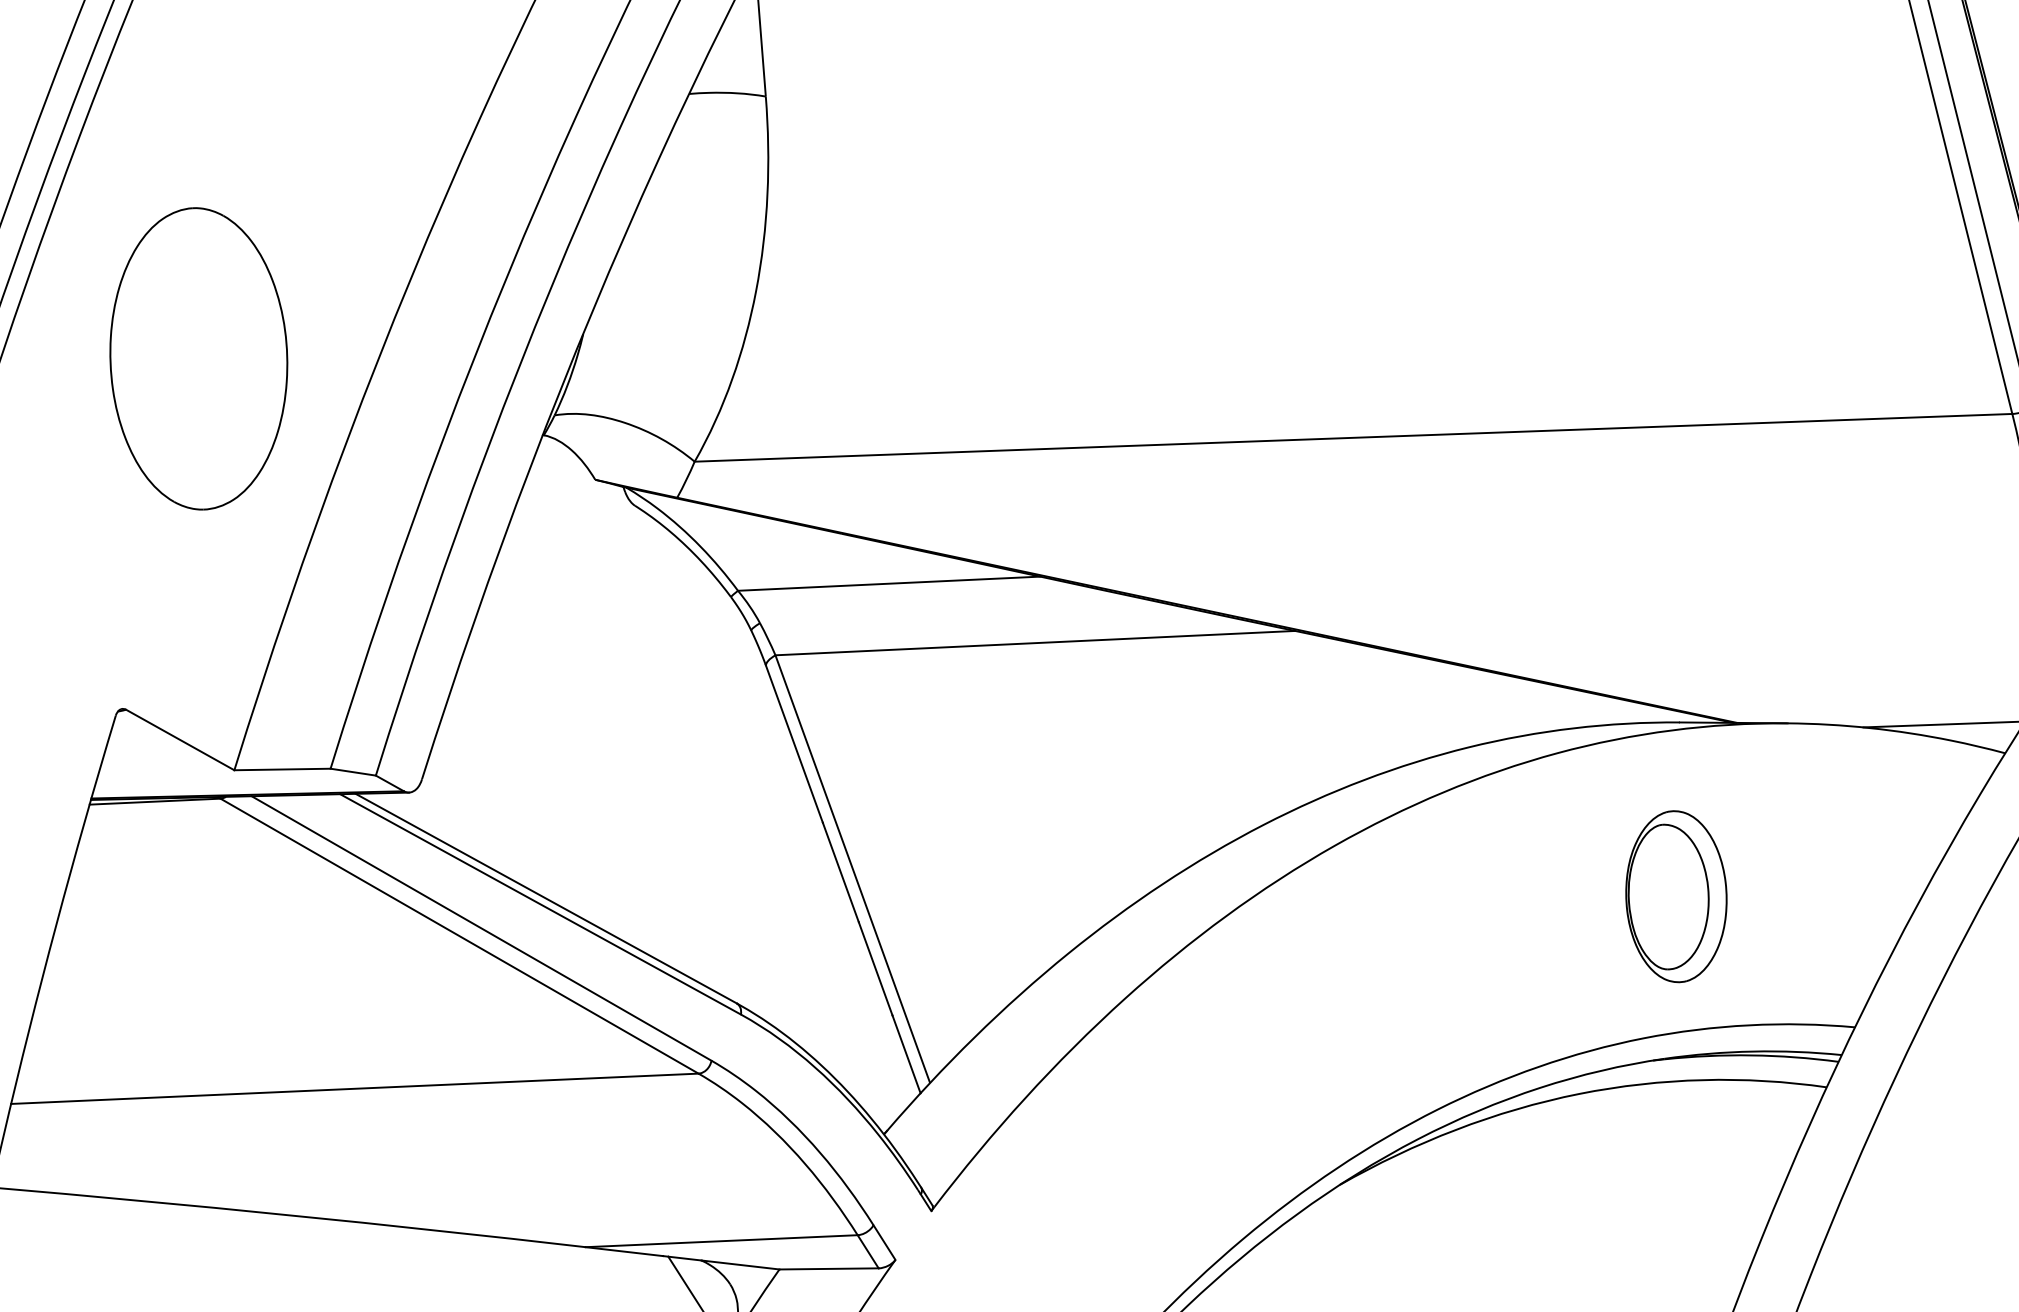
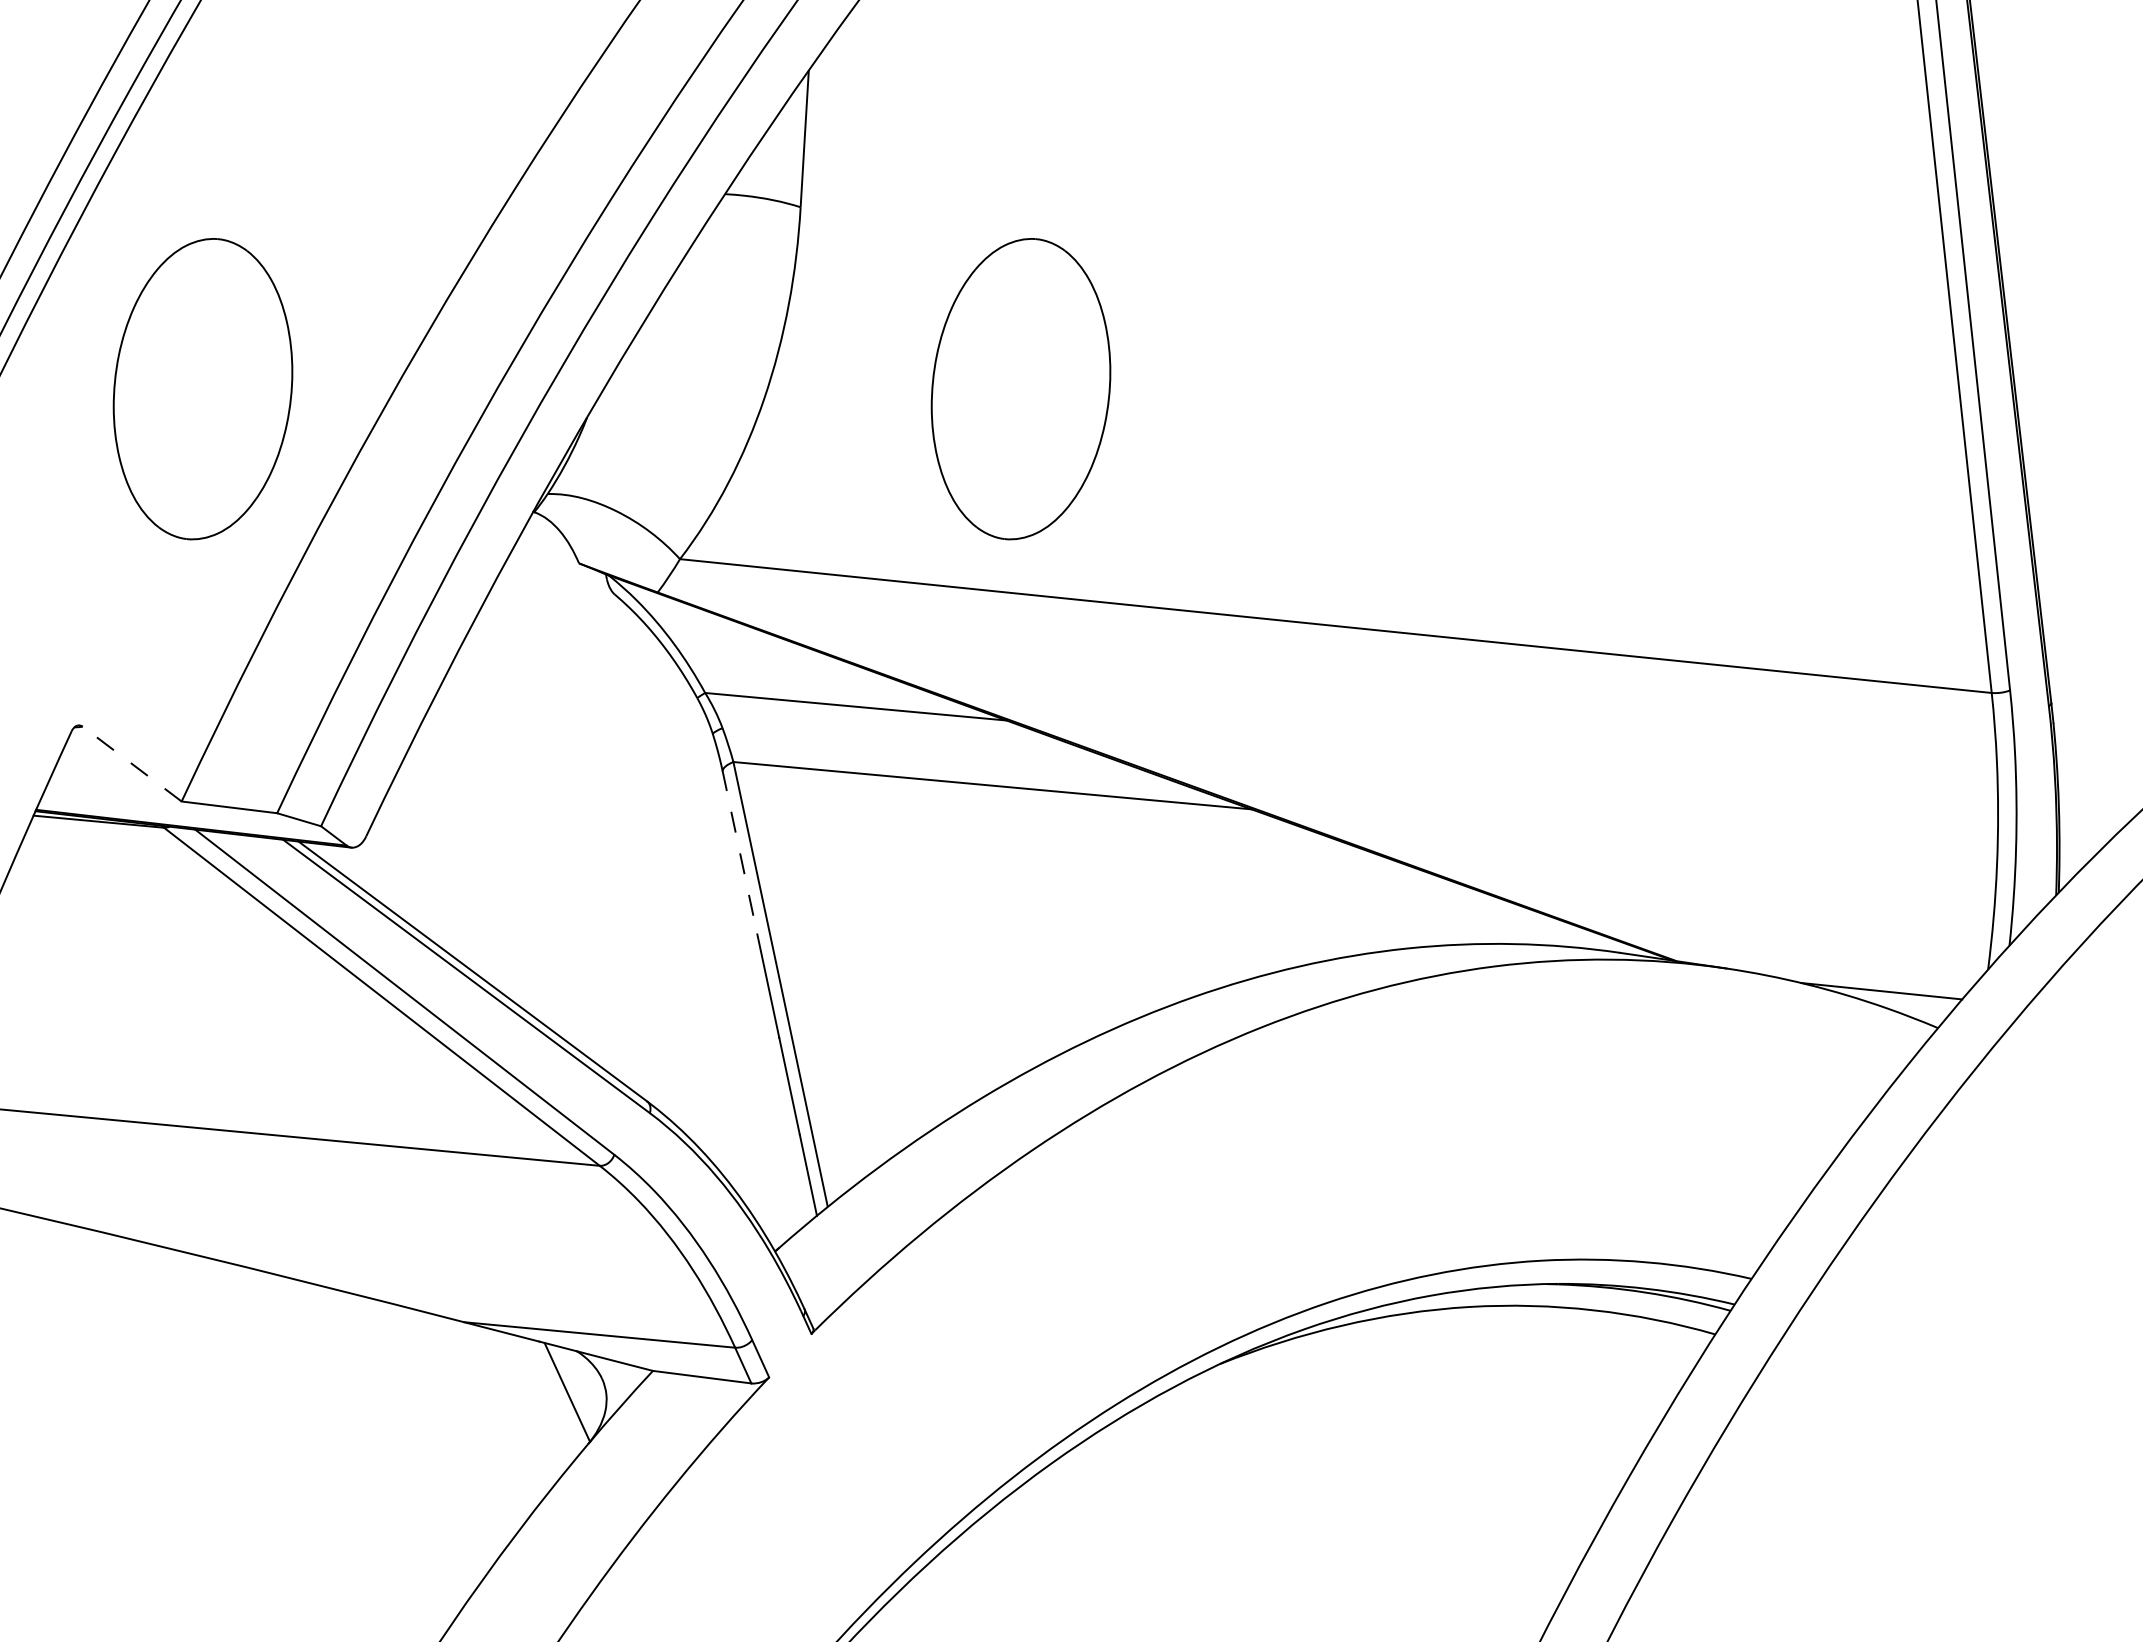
part: (1008, 246) -> (1020, 389), added
line: (179, 739) -> (131, 763), solid -> dashed
line: (793, 744) -> (739, 852), solid -> dashed
part: (1676, 896) -> (1592, 1124), removed

